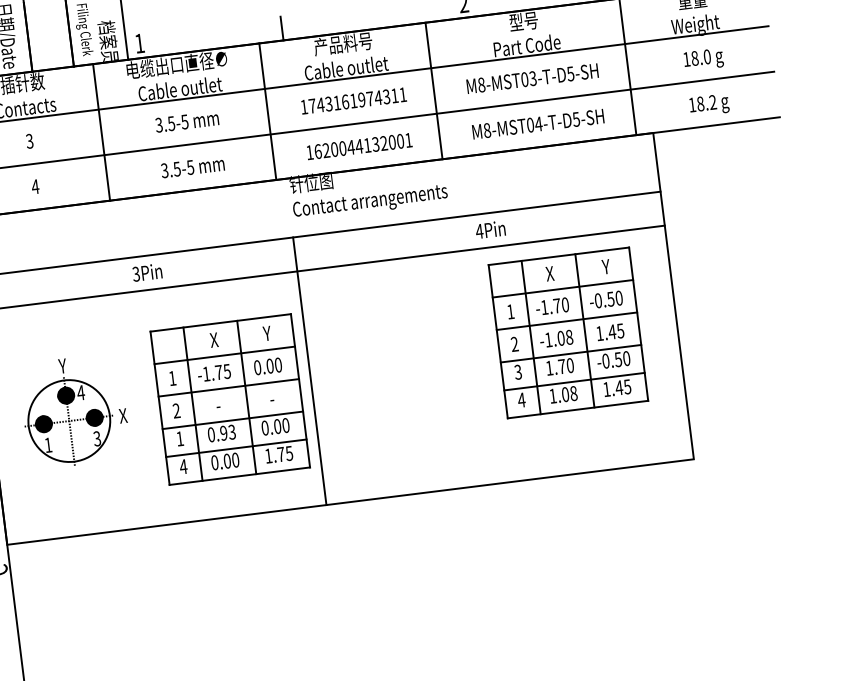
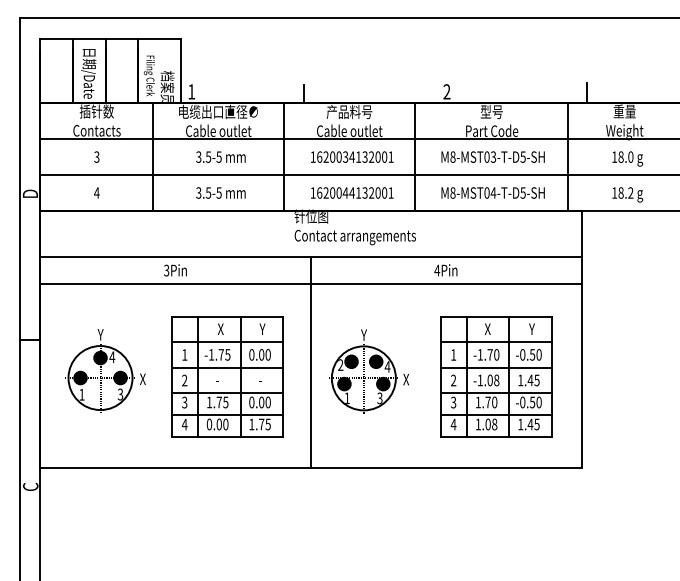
text: (354, 100) -> (352, 156), 1743161974311 -> 1620034132001
part: (568, 332) -> (496, 376), moved
part: (409, 370) -> (369, 371), added
line: (309, 371) -> (310, 362), moved
text: (221, 433) -> (217, 402), 0.93 -> 1.75
text: (179, 438) -> (184, 402), 1 -> 3

